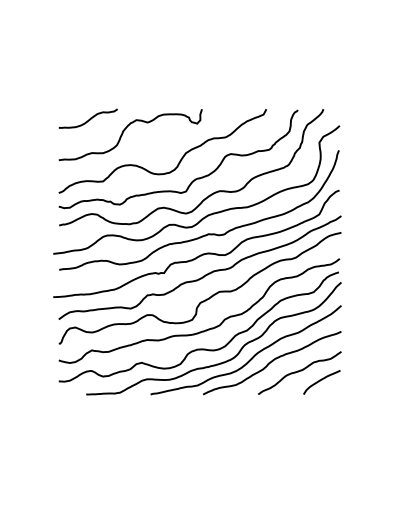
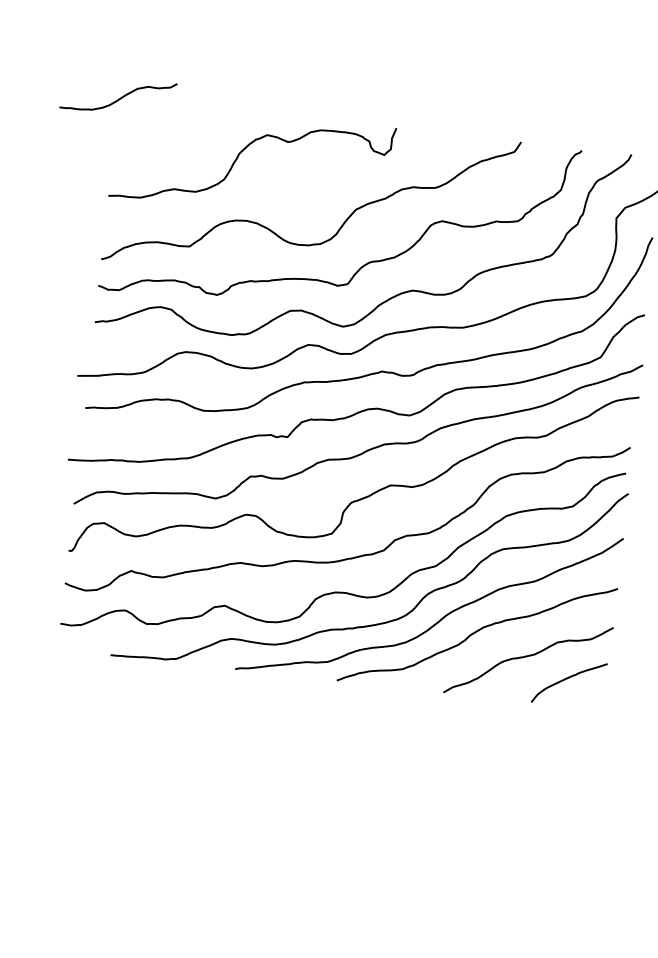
curve: (88, 119) -> (118, 97), moved

